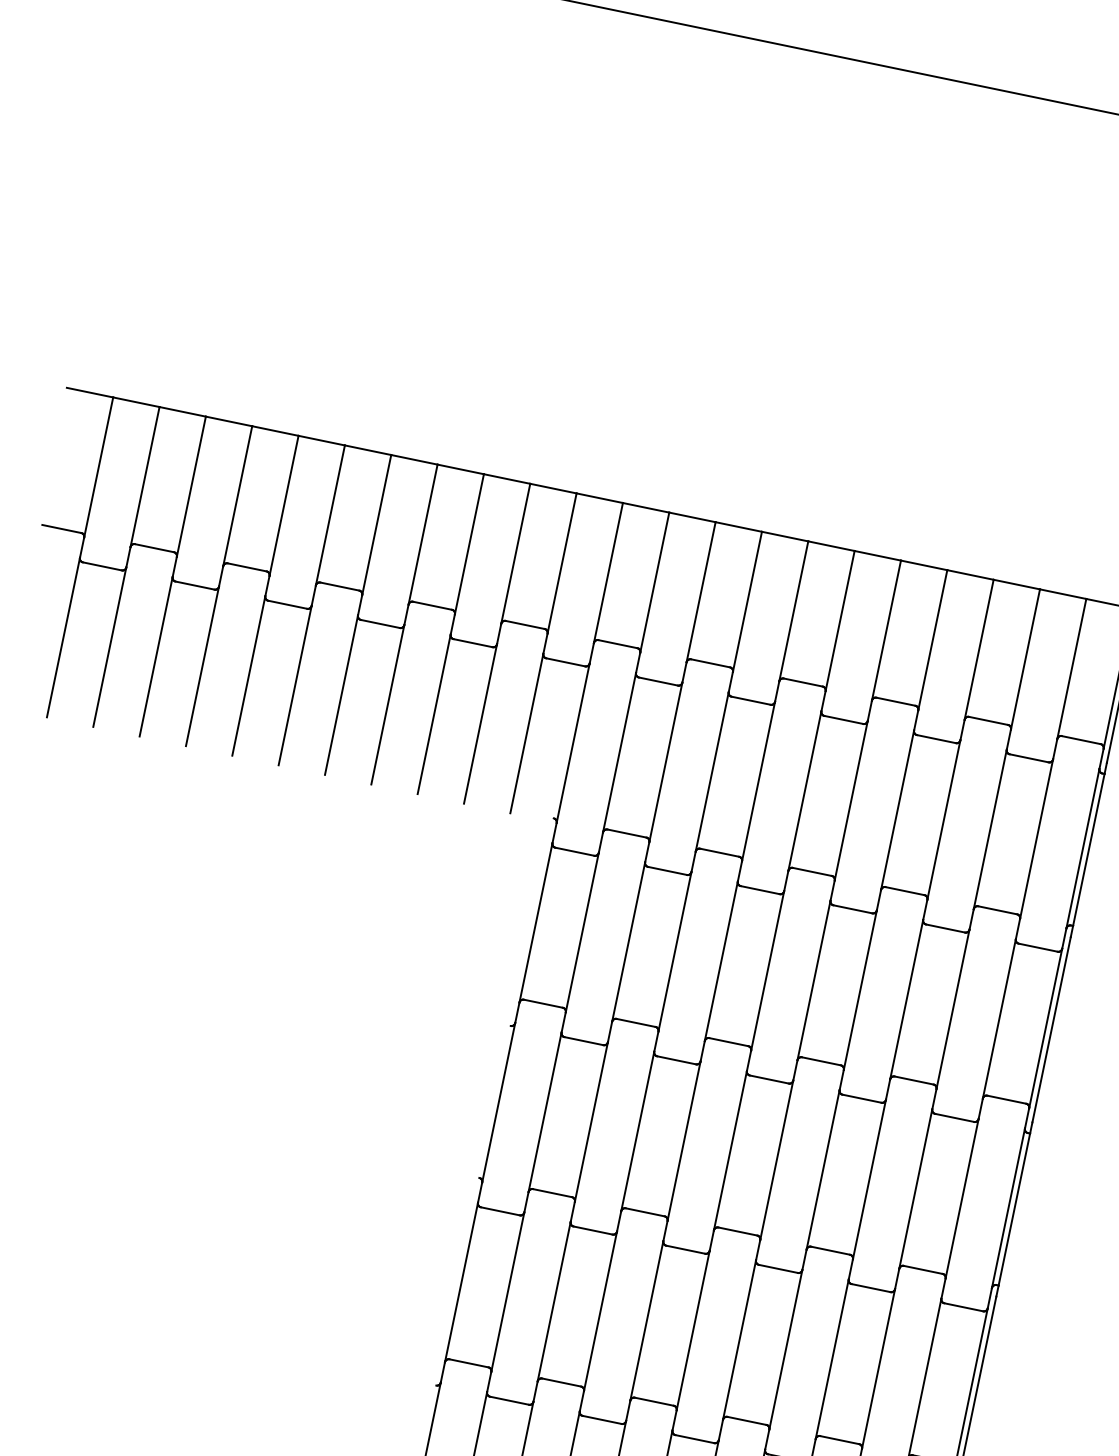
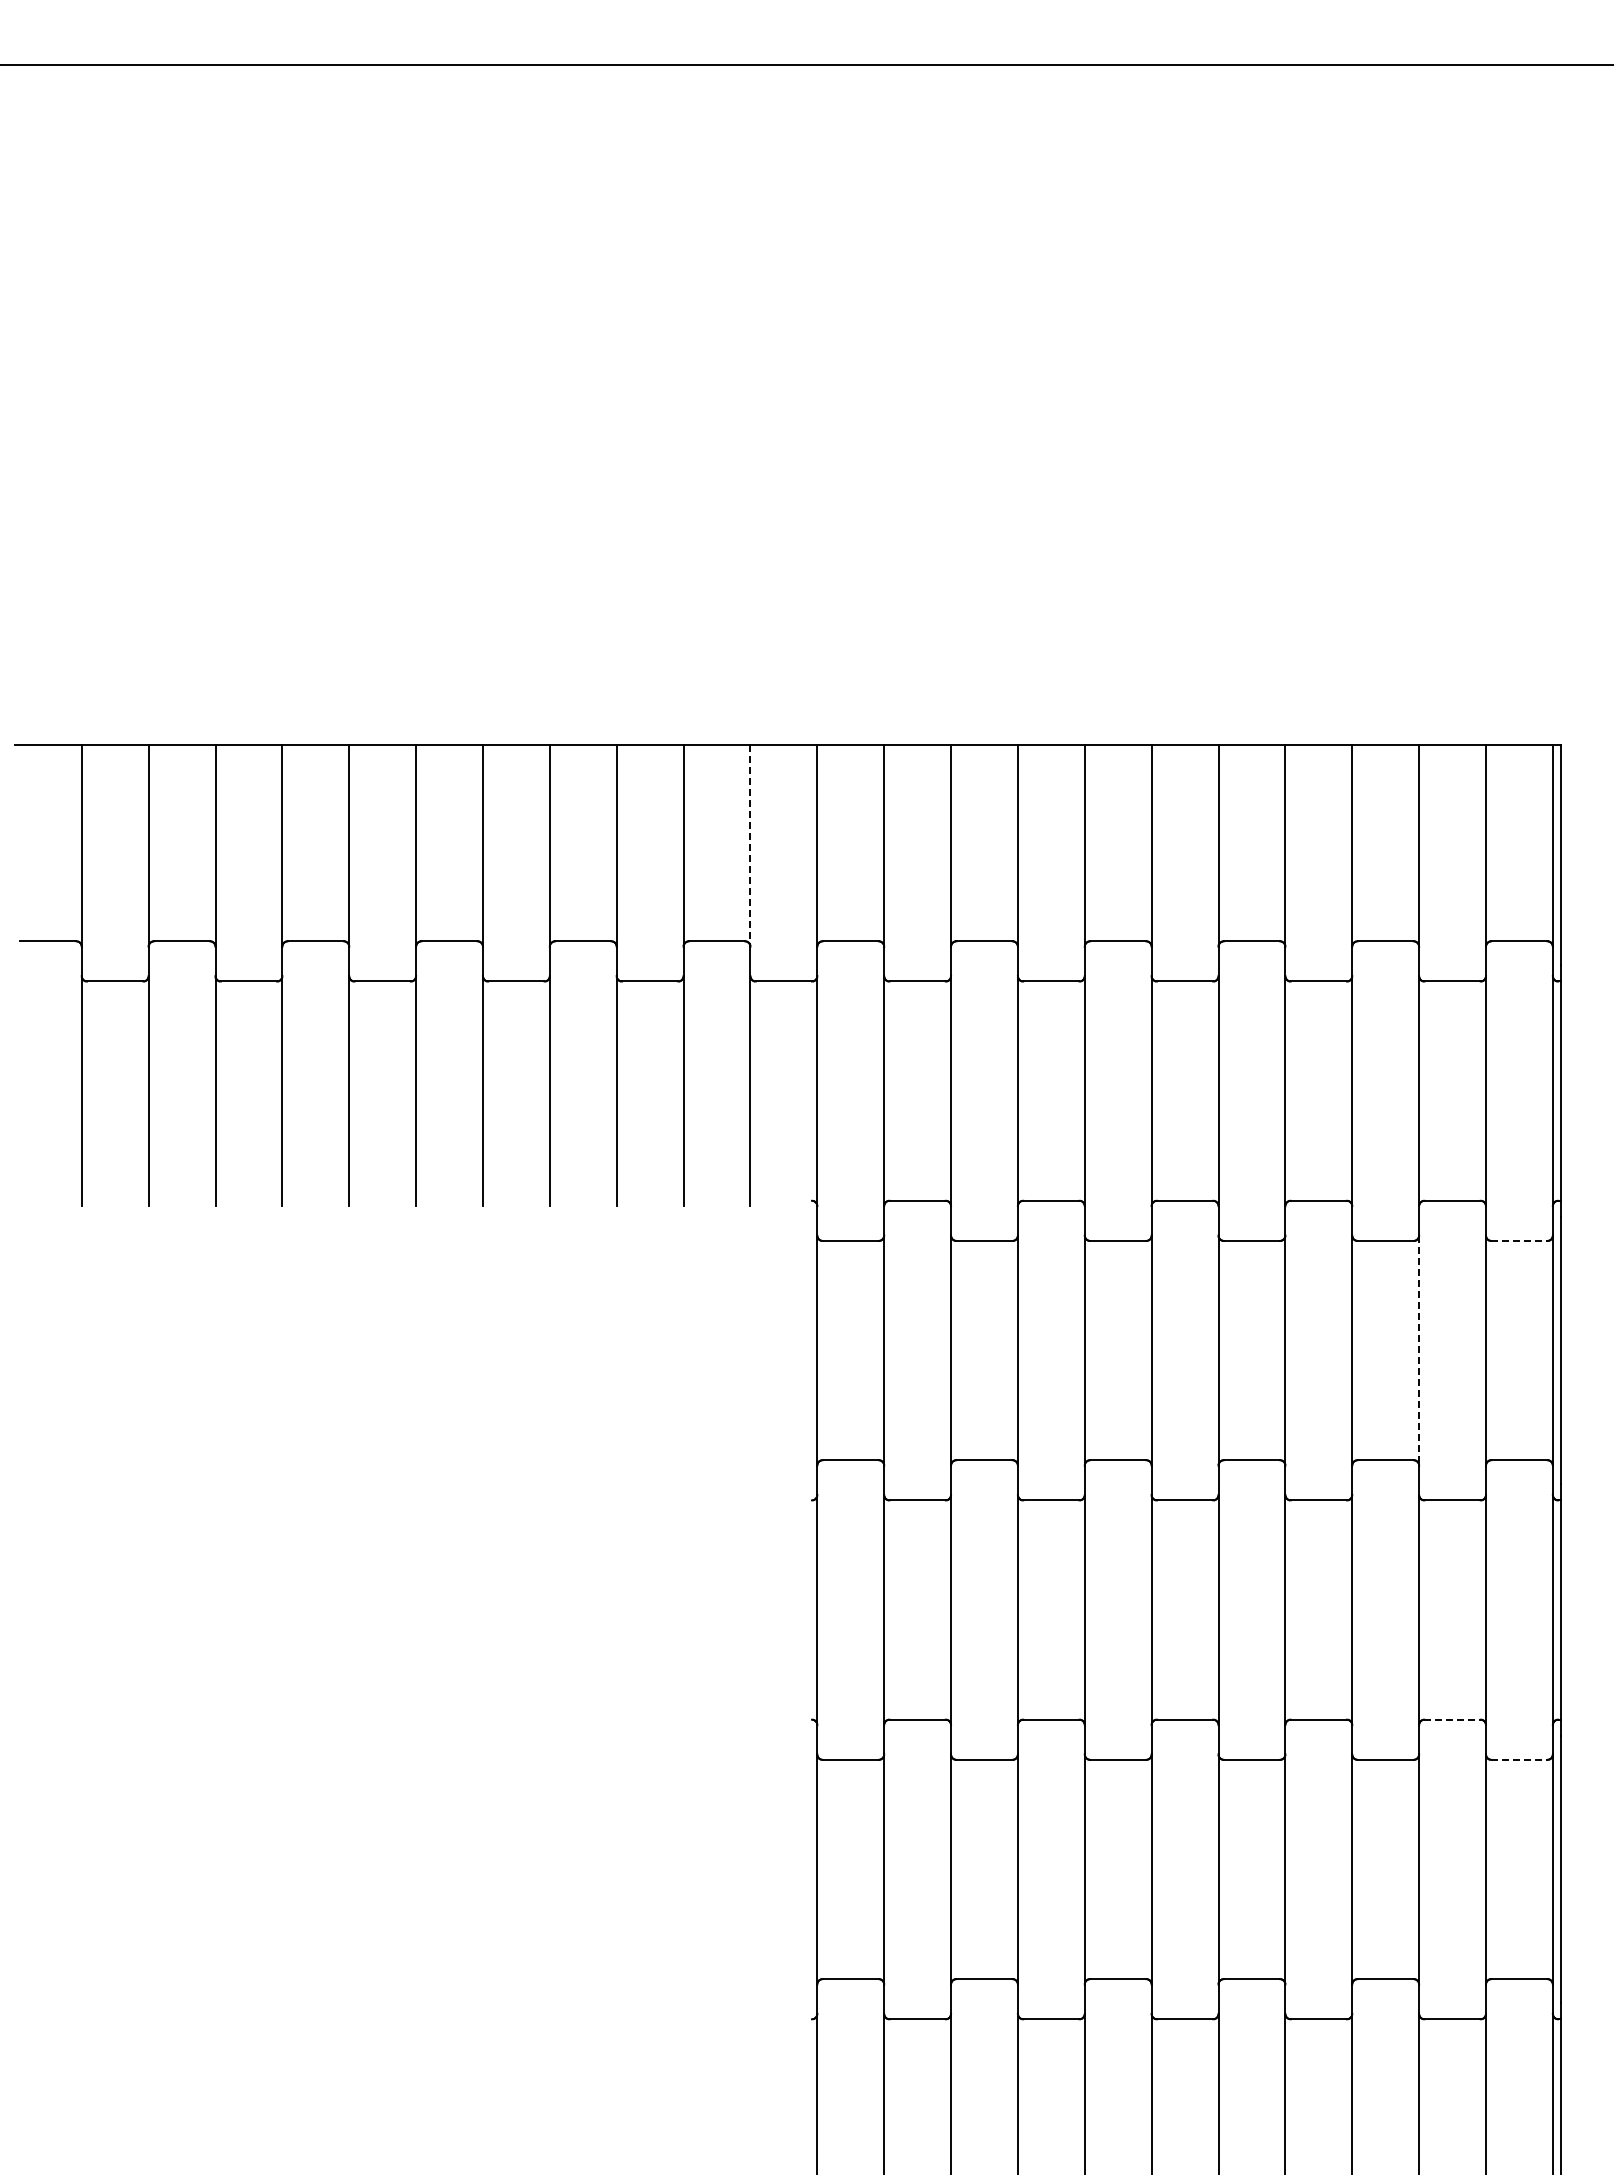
line: (562, 564) -> (750, 846), solid -> dashed
line: (1038, 947) -> (1519, 1240), solid -> dashed
line: (953, 1009) -> (1419, 1351), solid -> dashed
line: (923, 1269) -> (1453, 1719), solid -> dashed
line: (963, 1307) -> (1519, 1759), solid -> dashed

